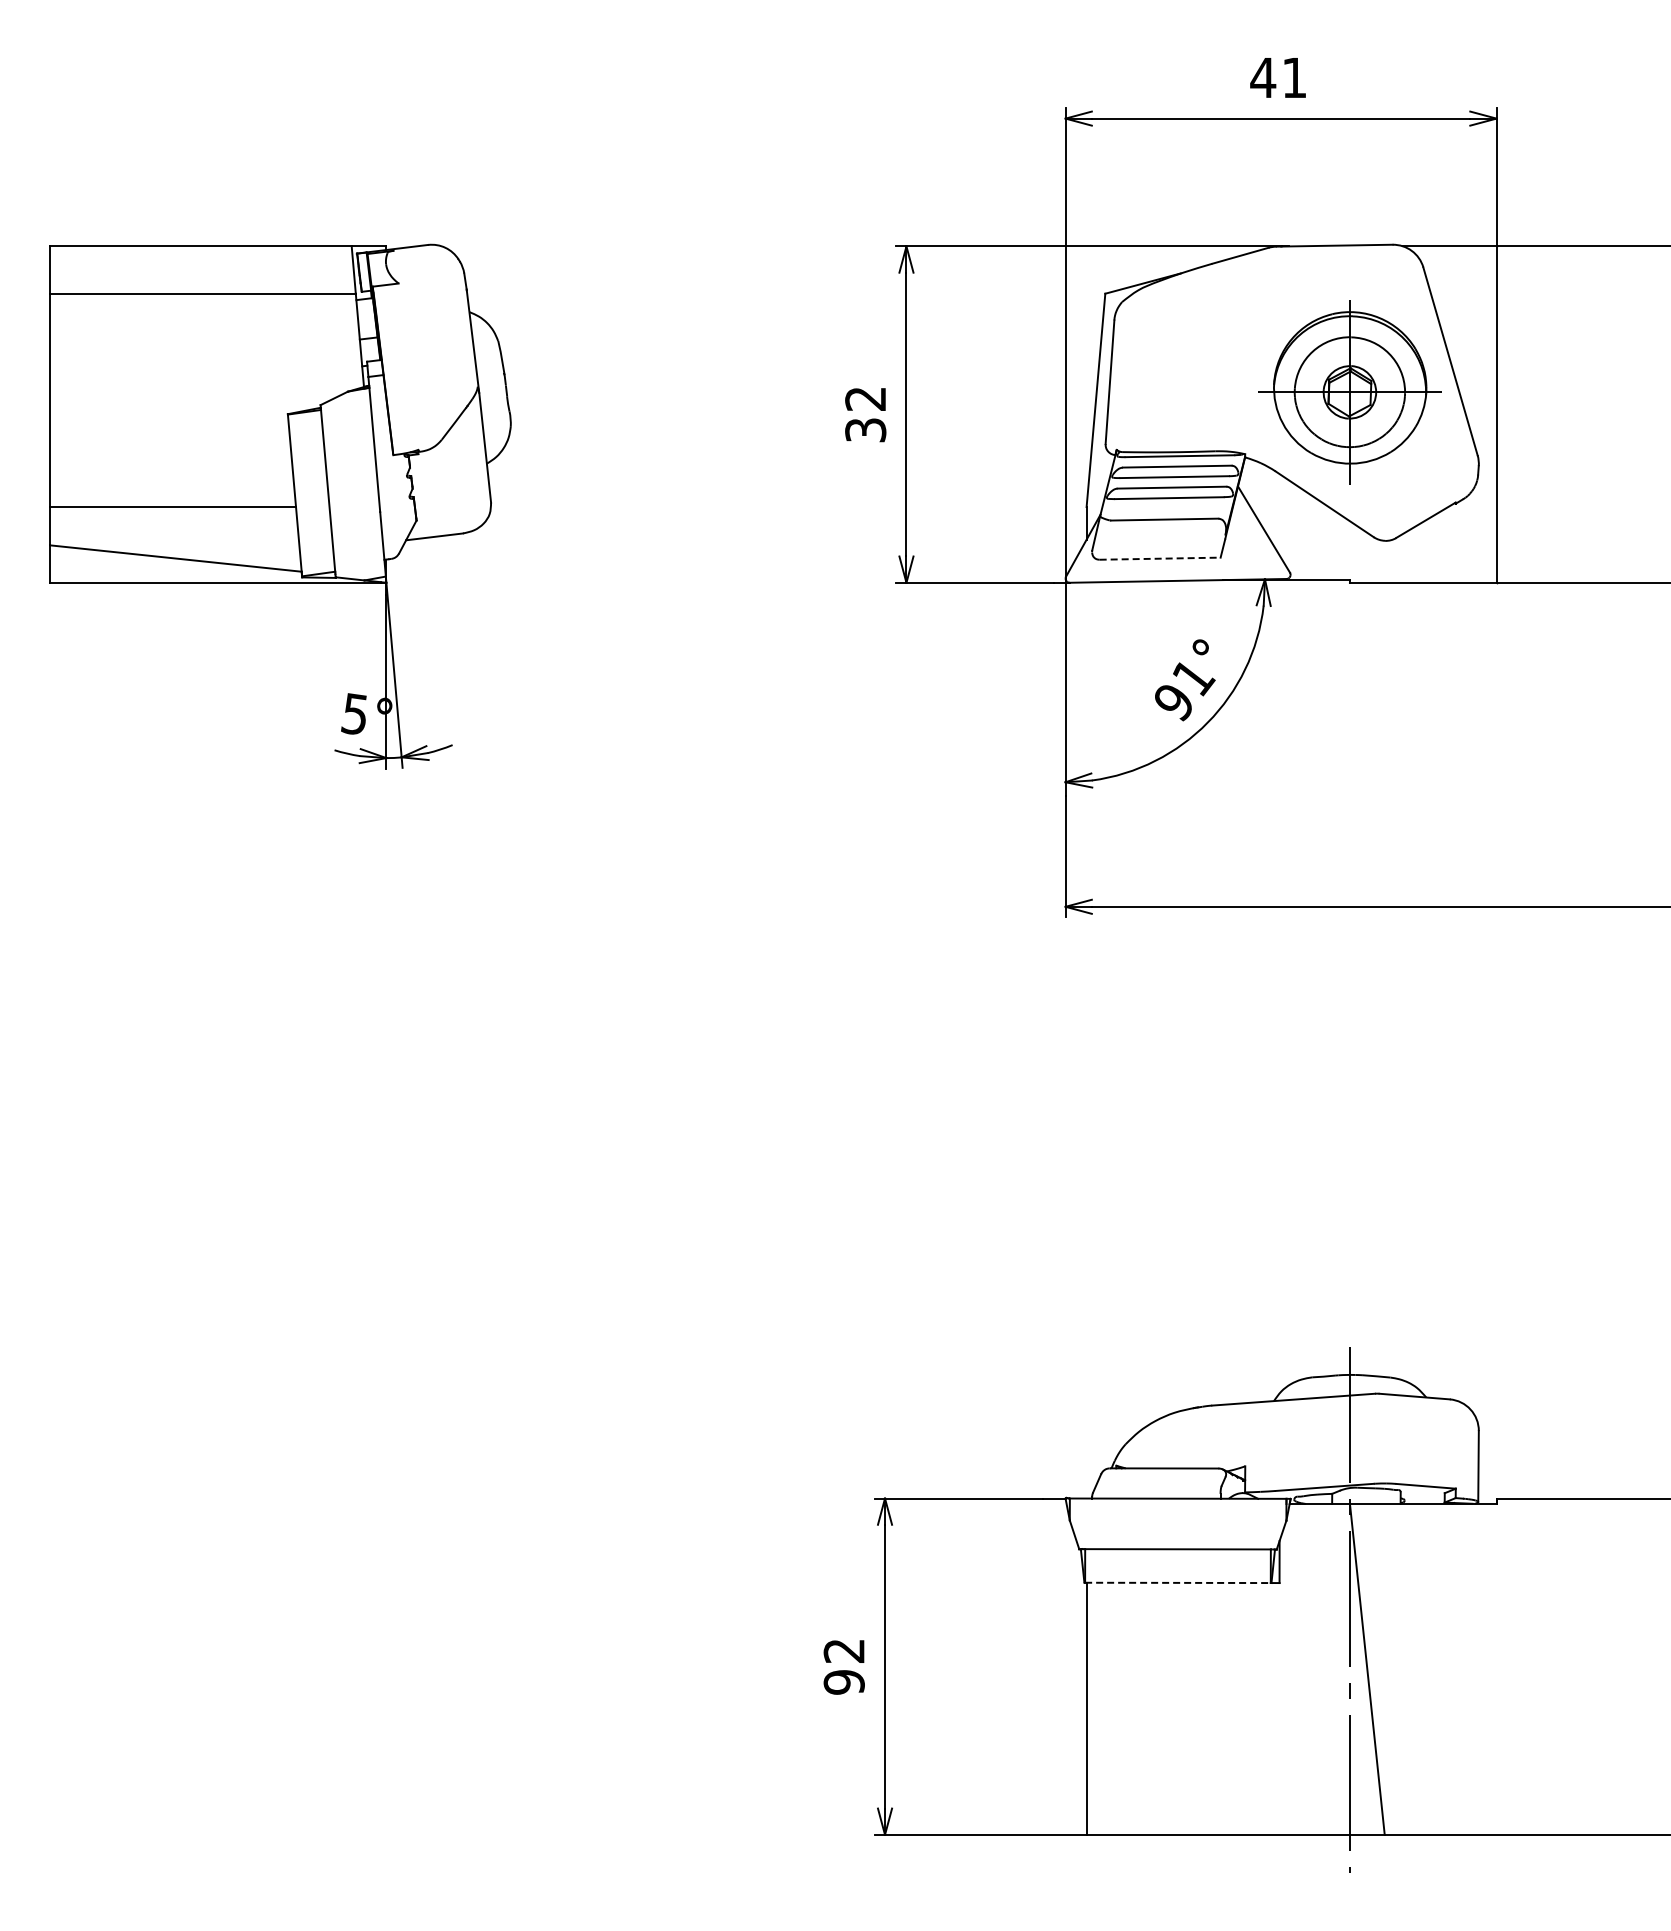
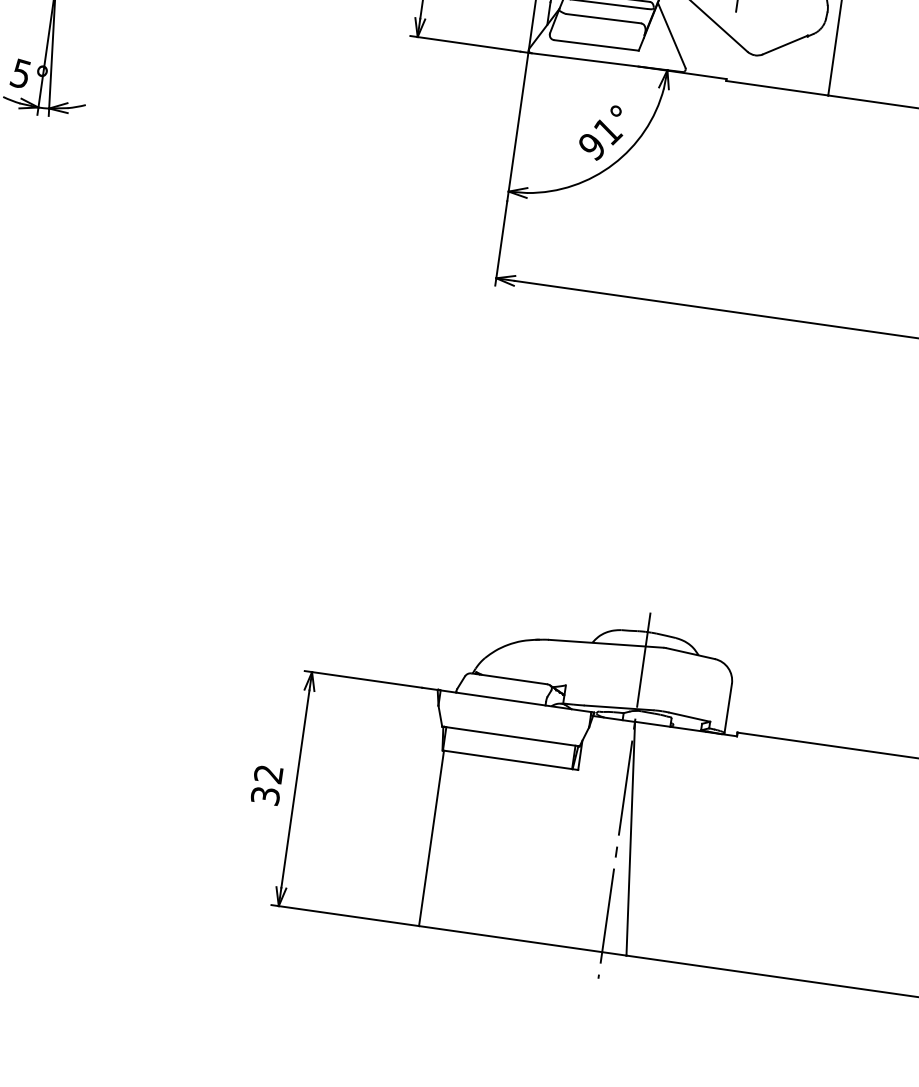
line: (1160, 558) -> (596, 45), dashed -> solid
line: (1177, 1582) -> (507, 759), dashed -> solid
text: (843, 1682) -> (264, 796), 92 -> 32

